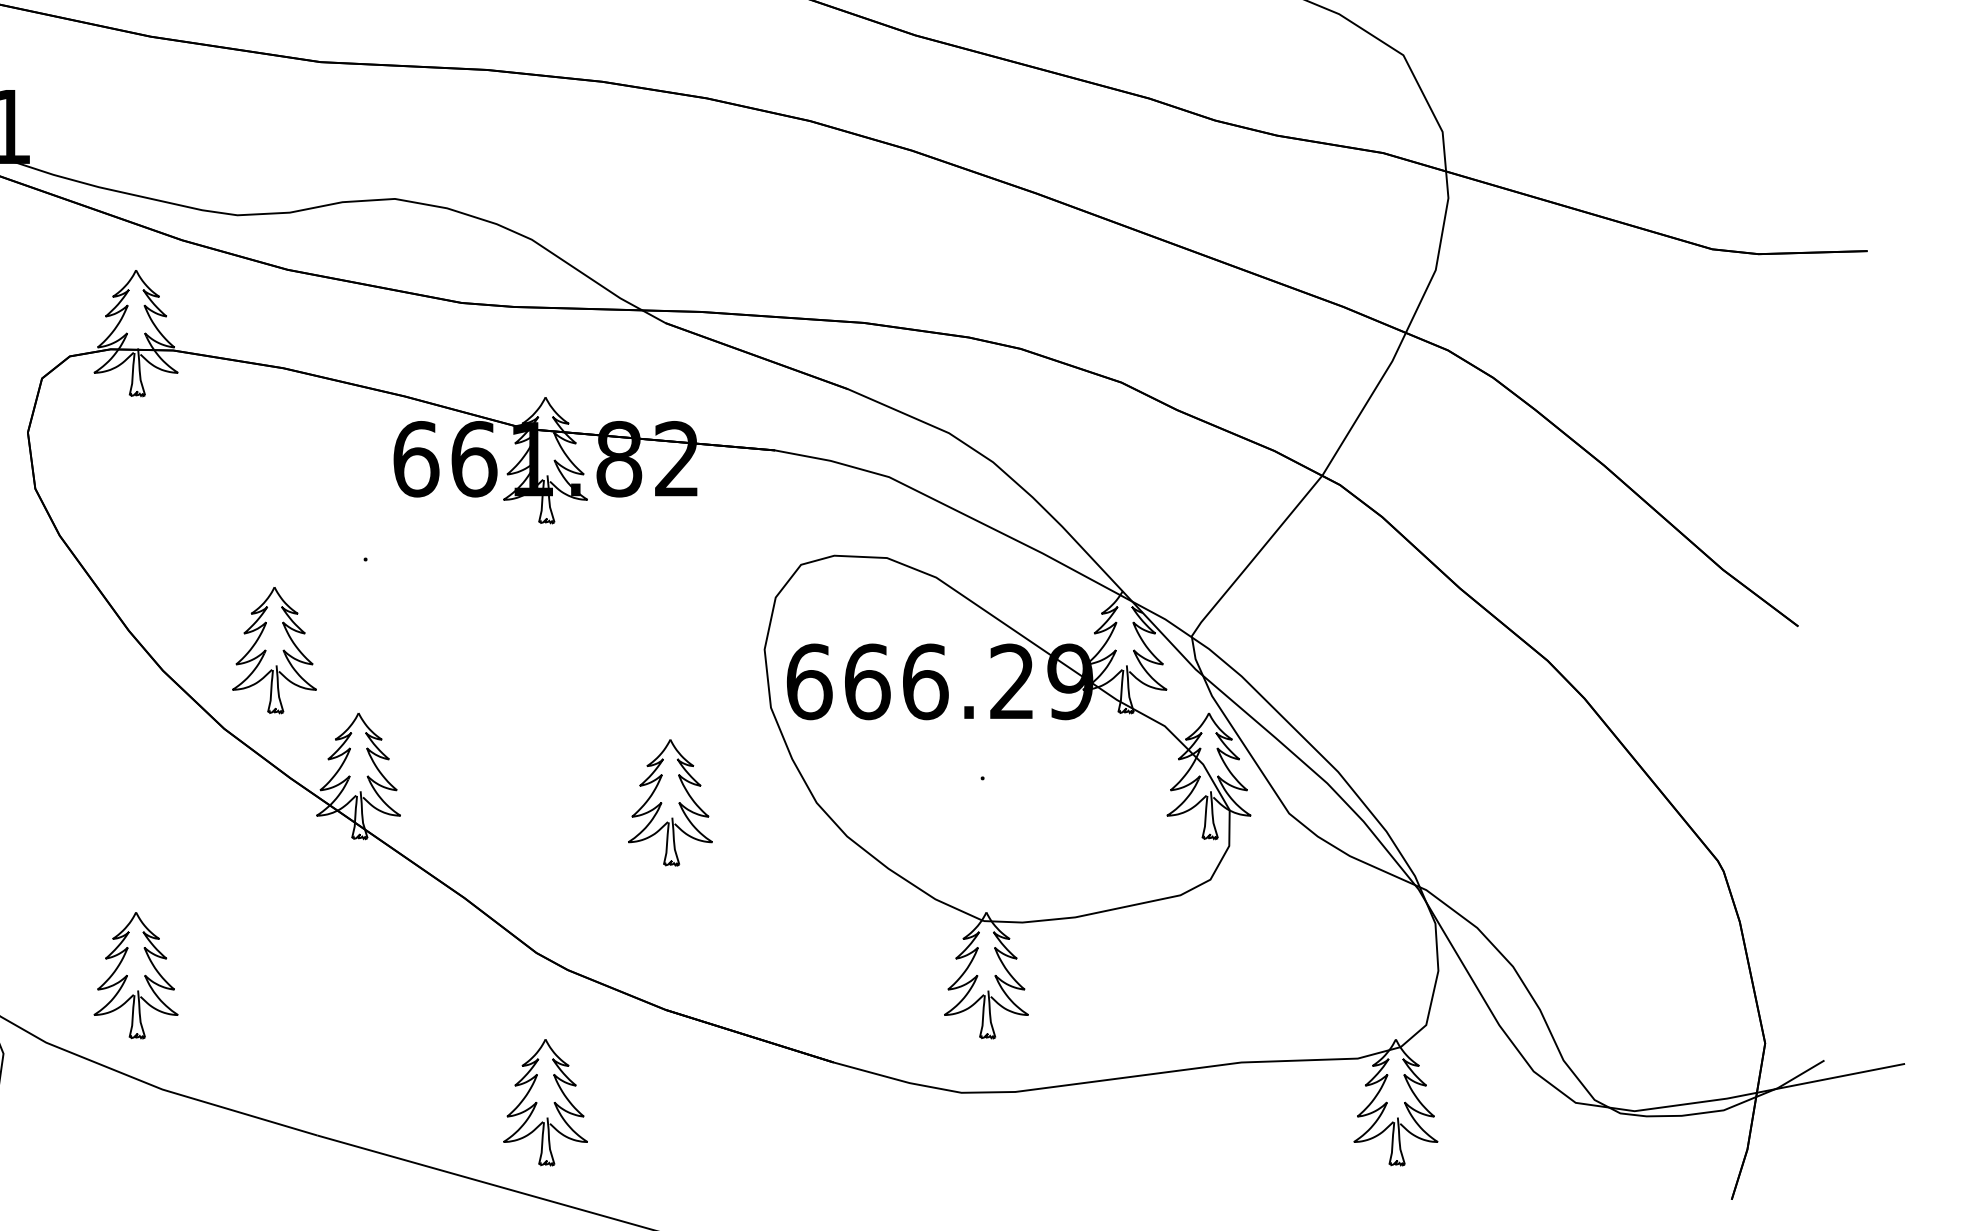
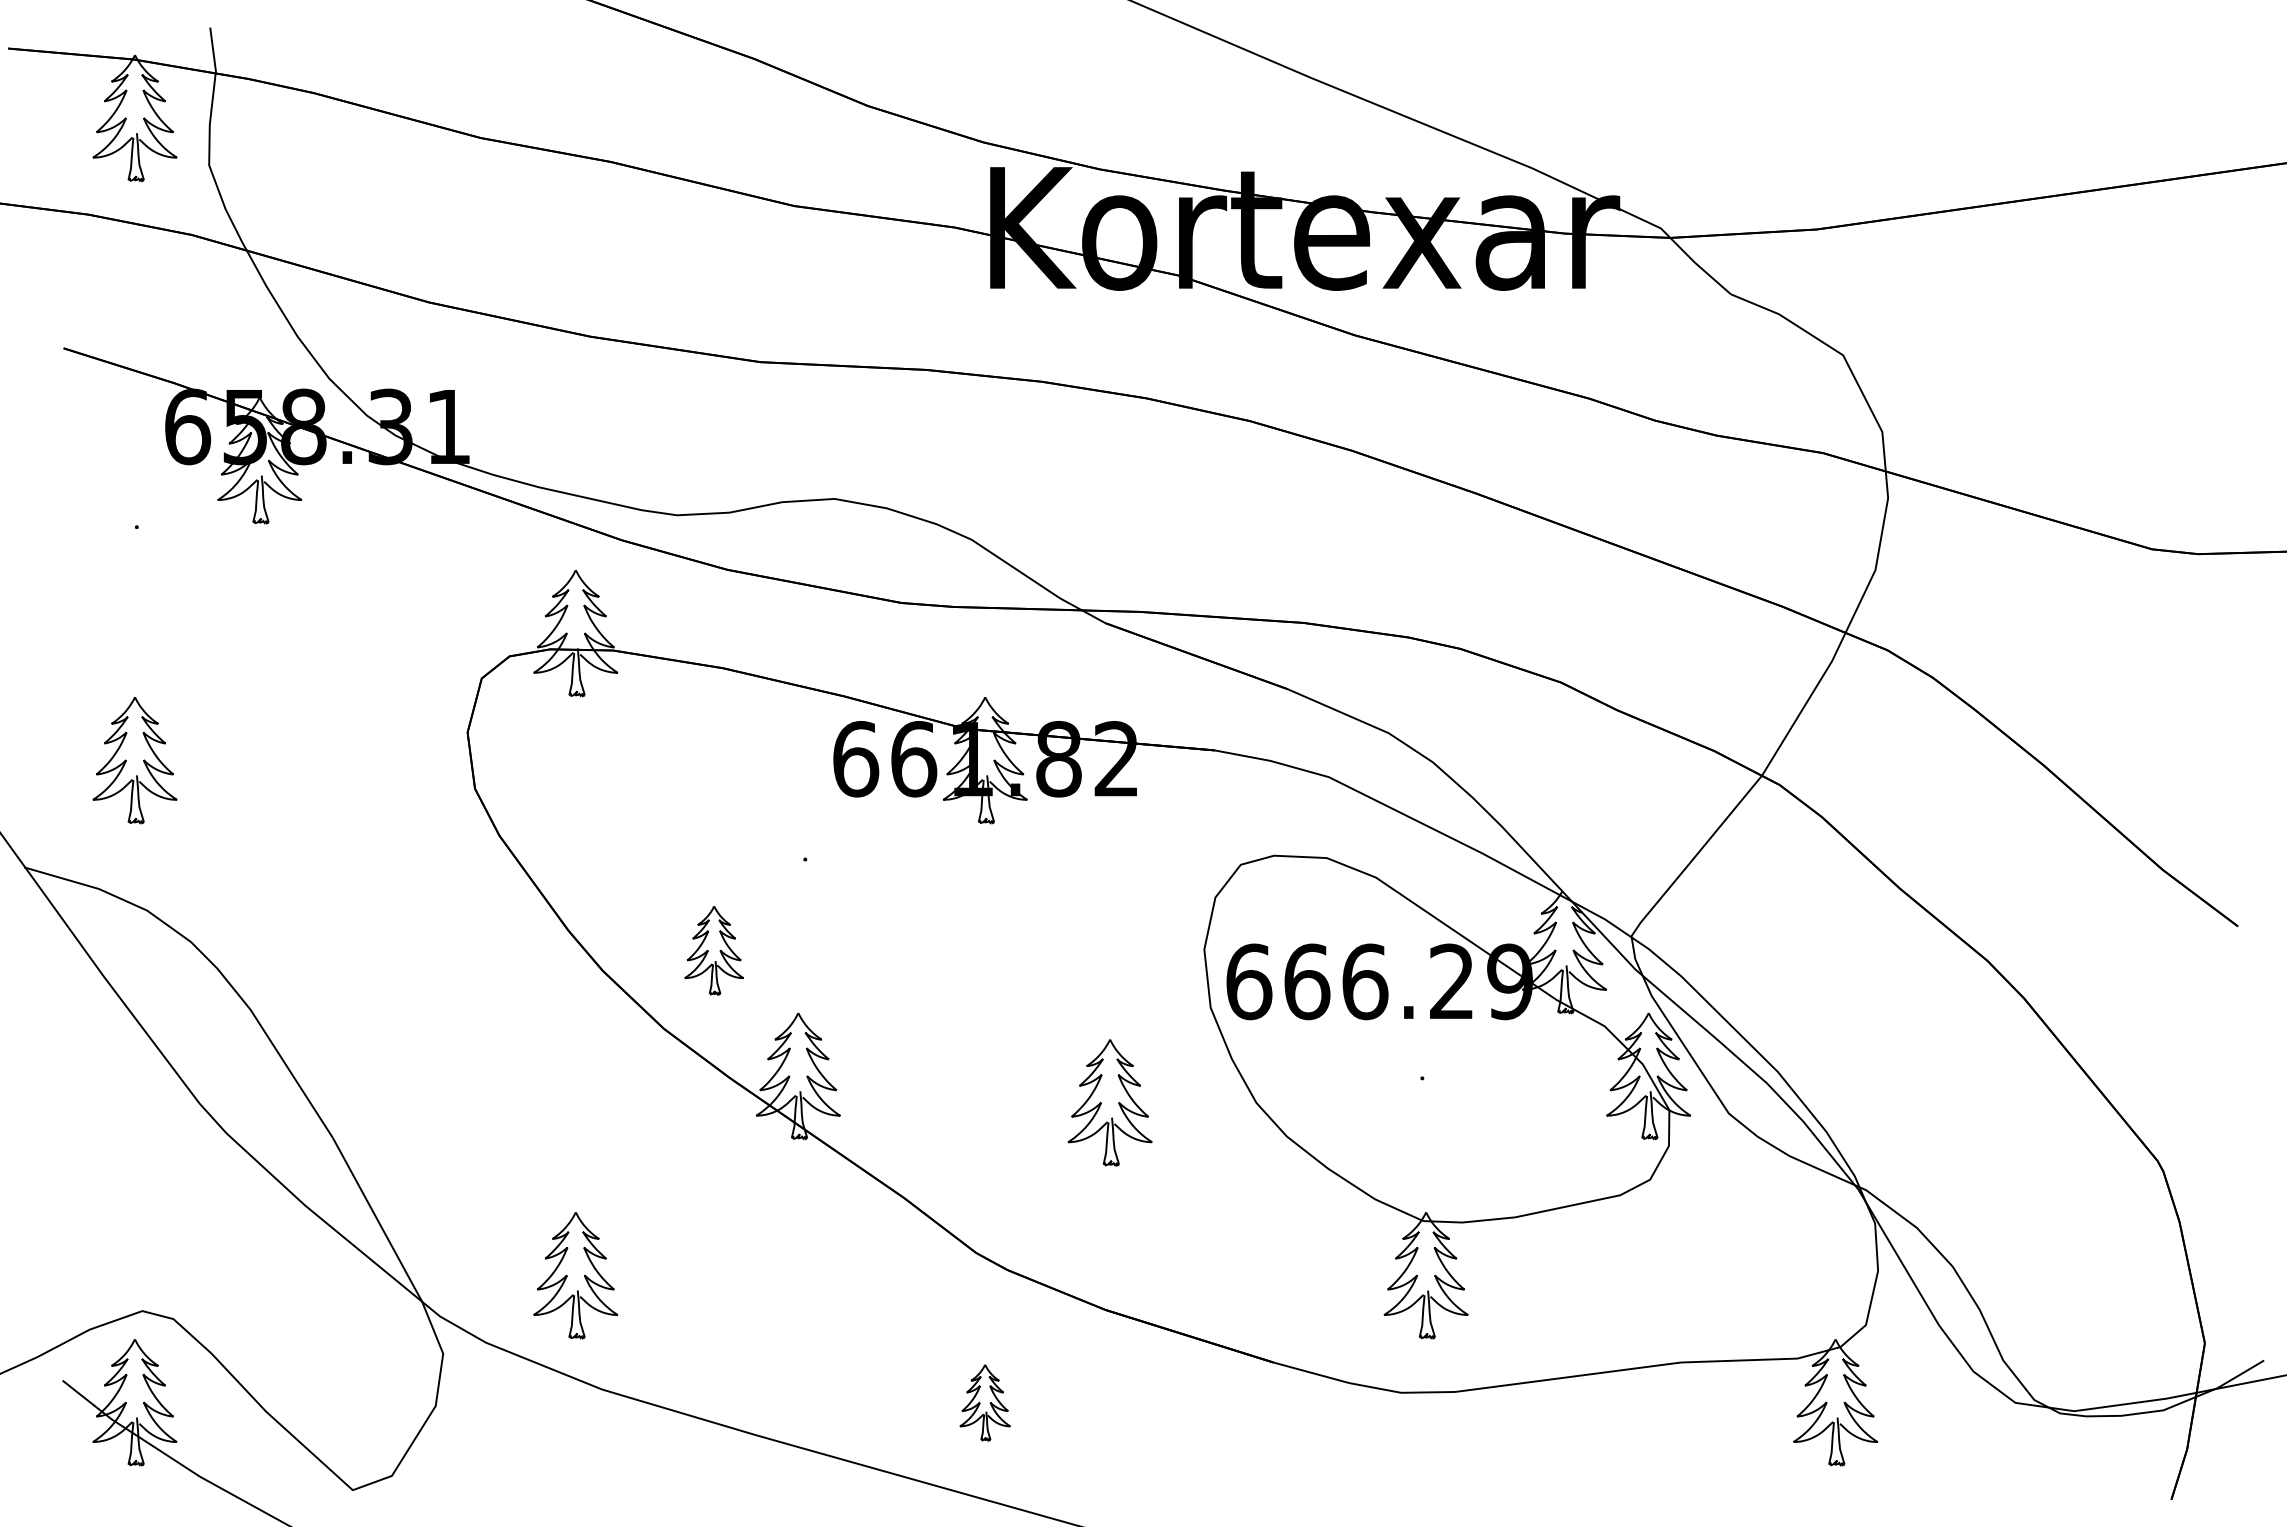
part: (273, 650) -> (713, 950), size x0.7
part: (544, 1102) -> (984, 1402), size x0.6

